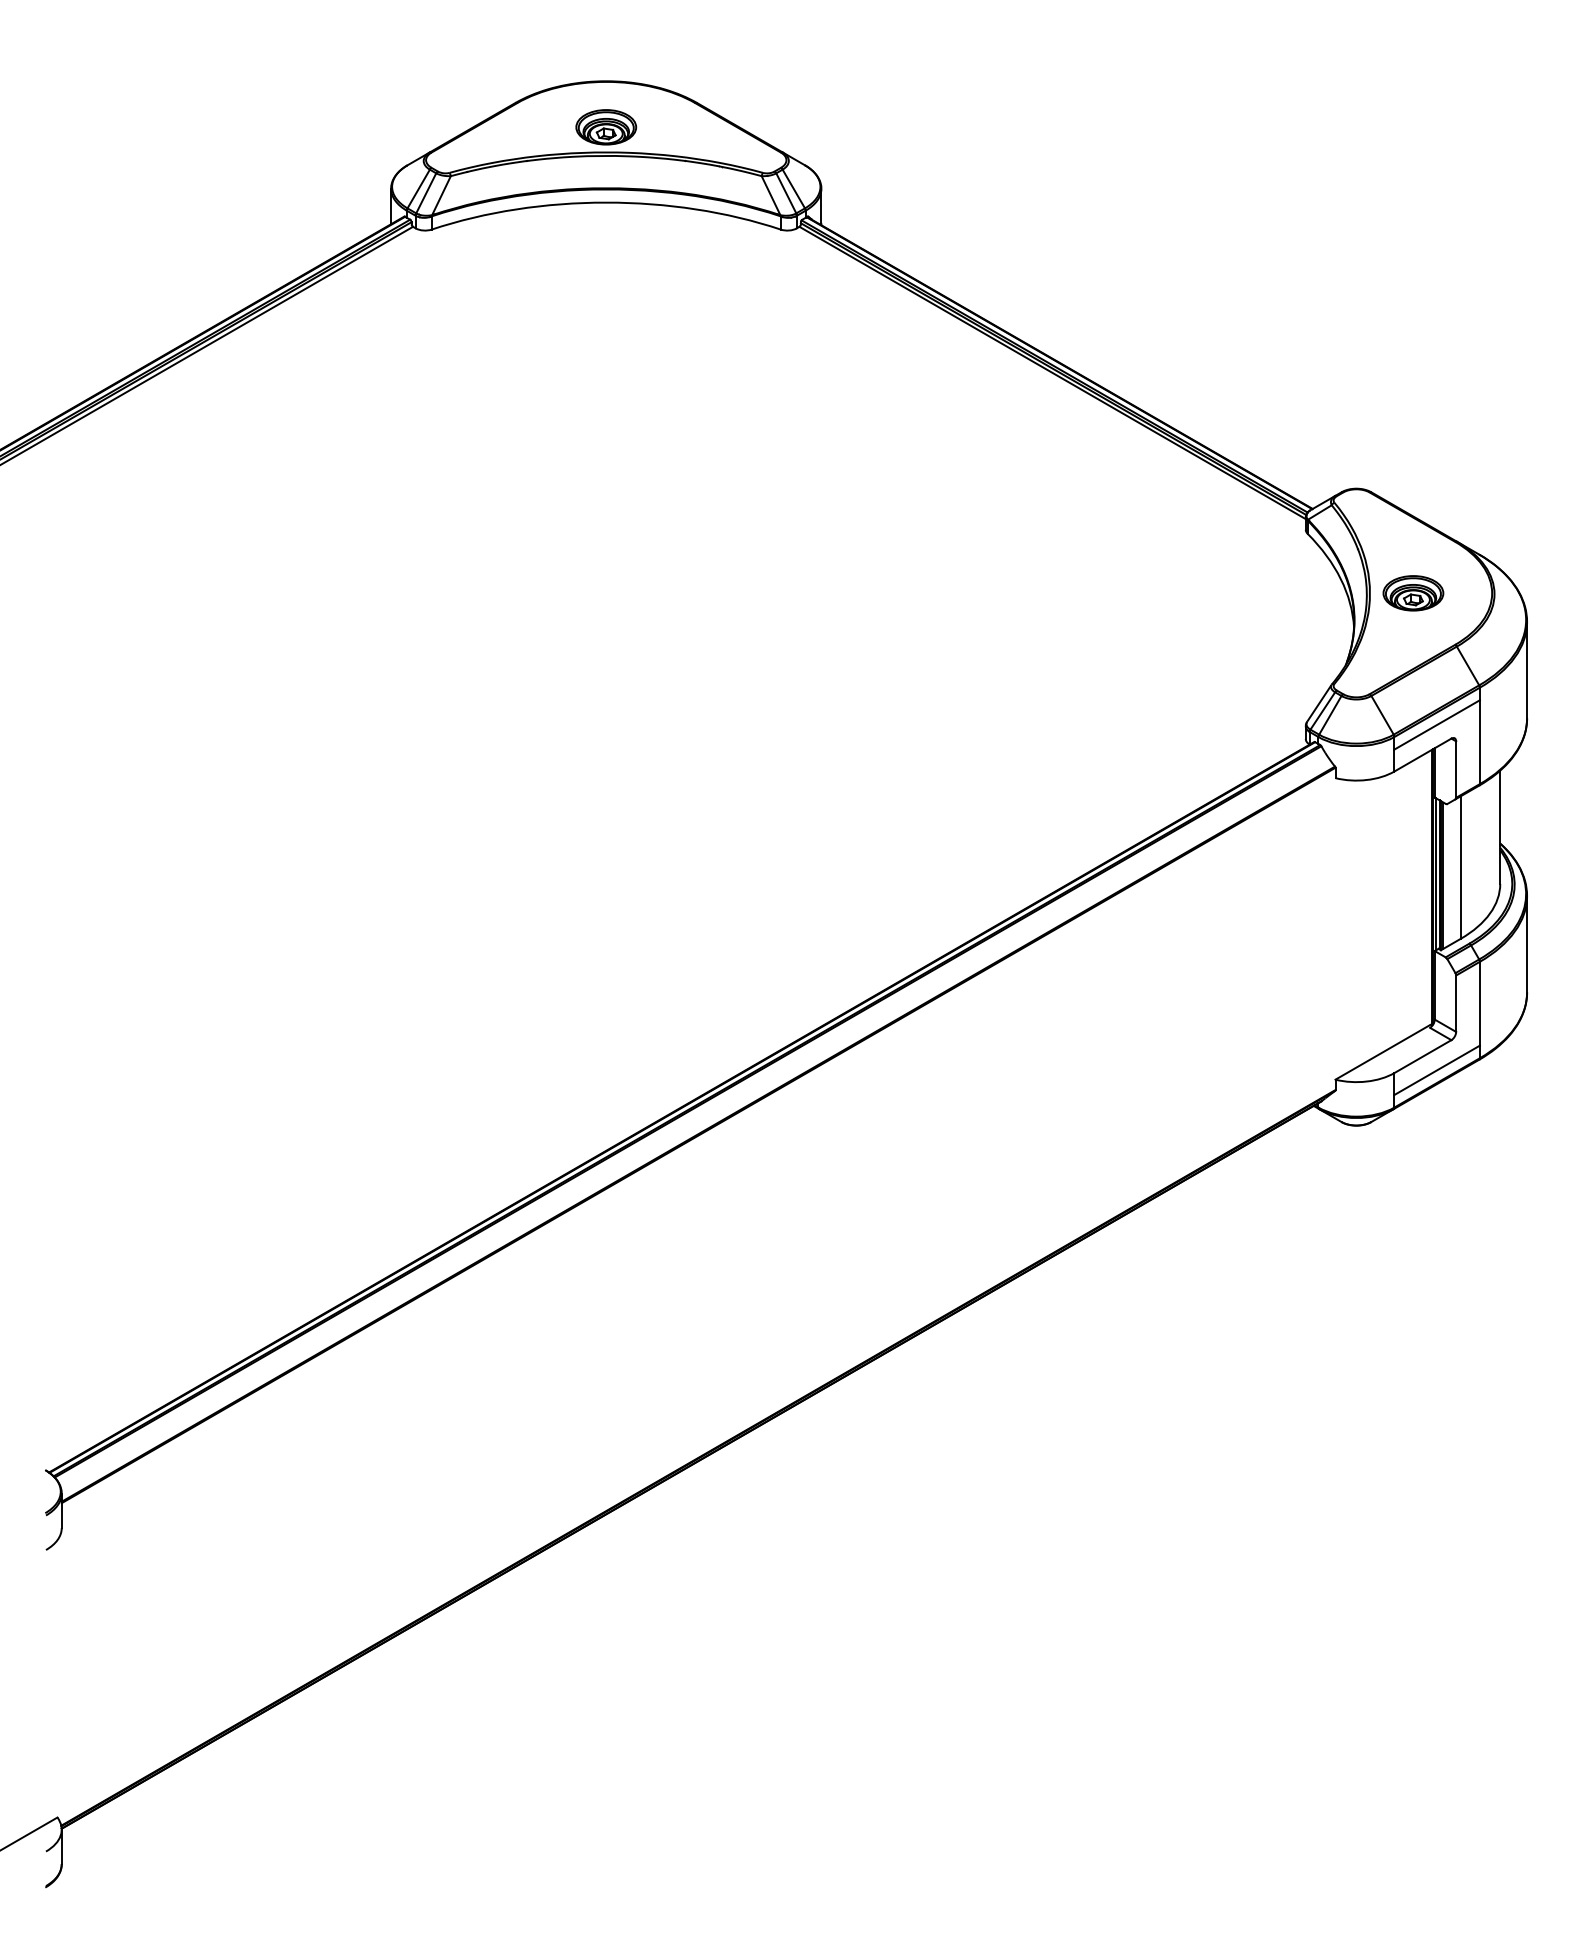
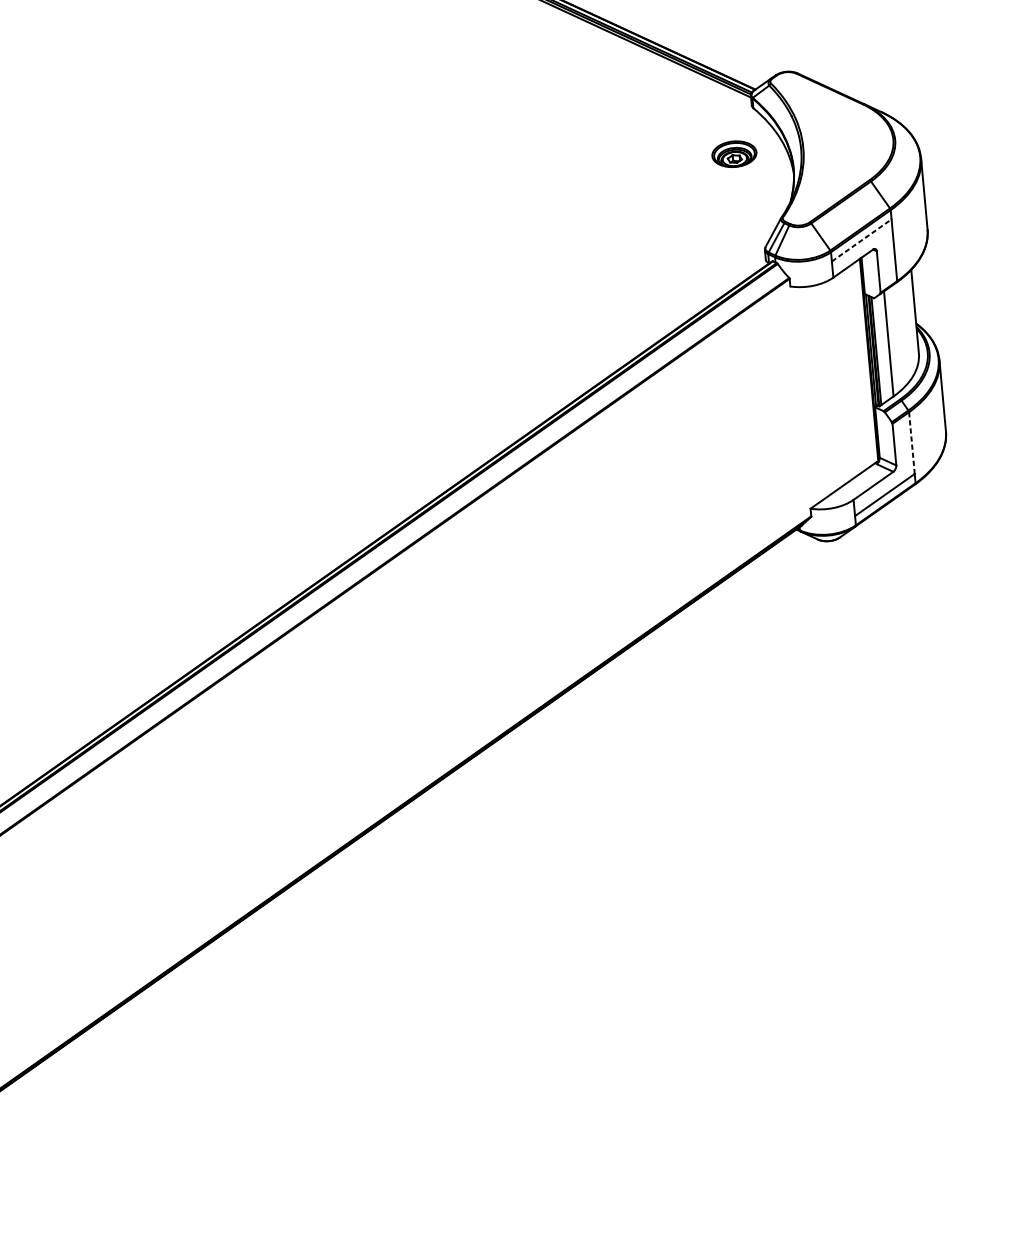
part: (1413, 593) -> (734, 154), moved
line: (1437, 724) -> (861, 240), solid -> dashed
line: (1479, 1003) -> (911, 442), solid -> dashed

